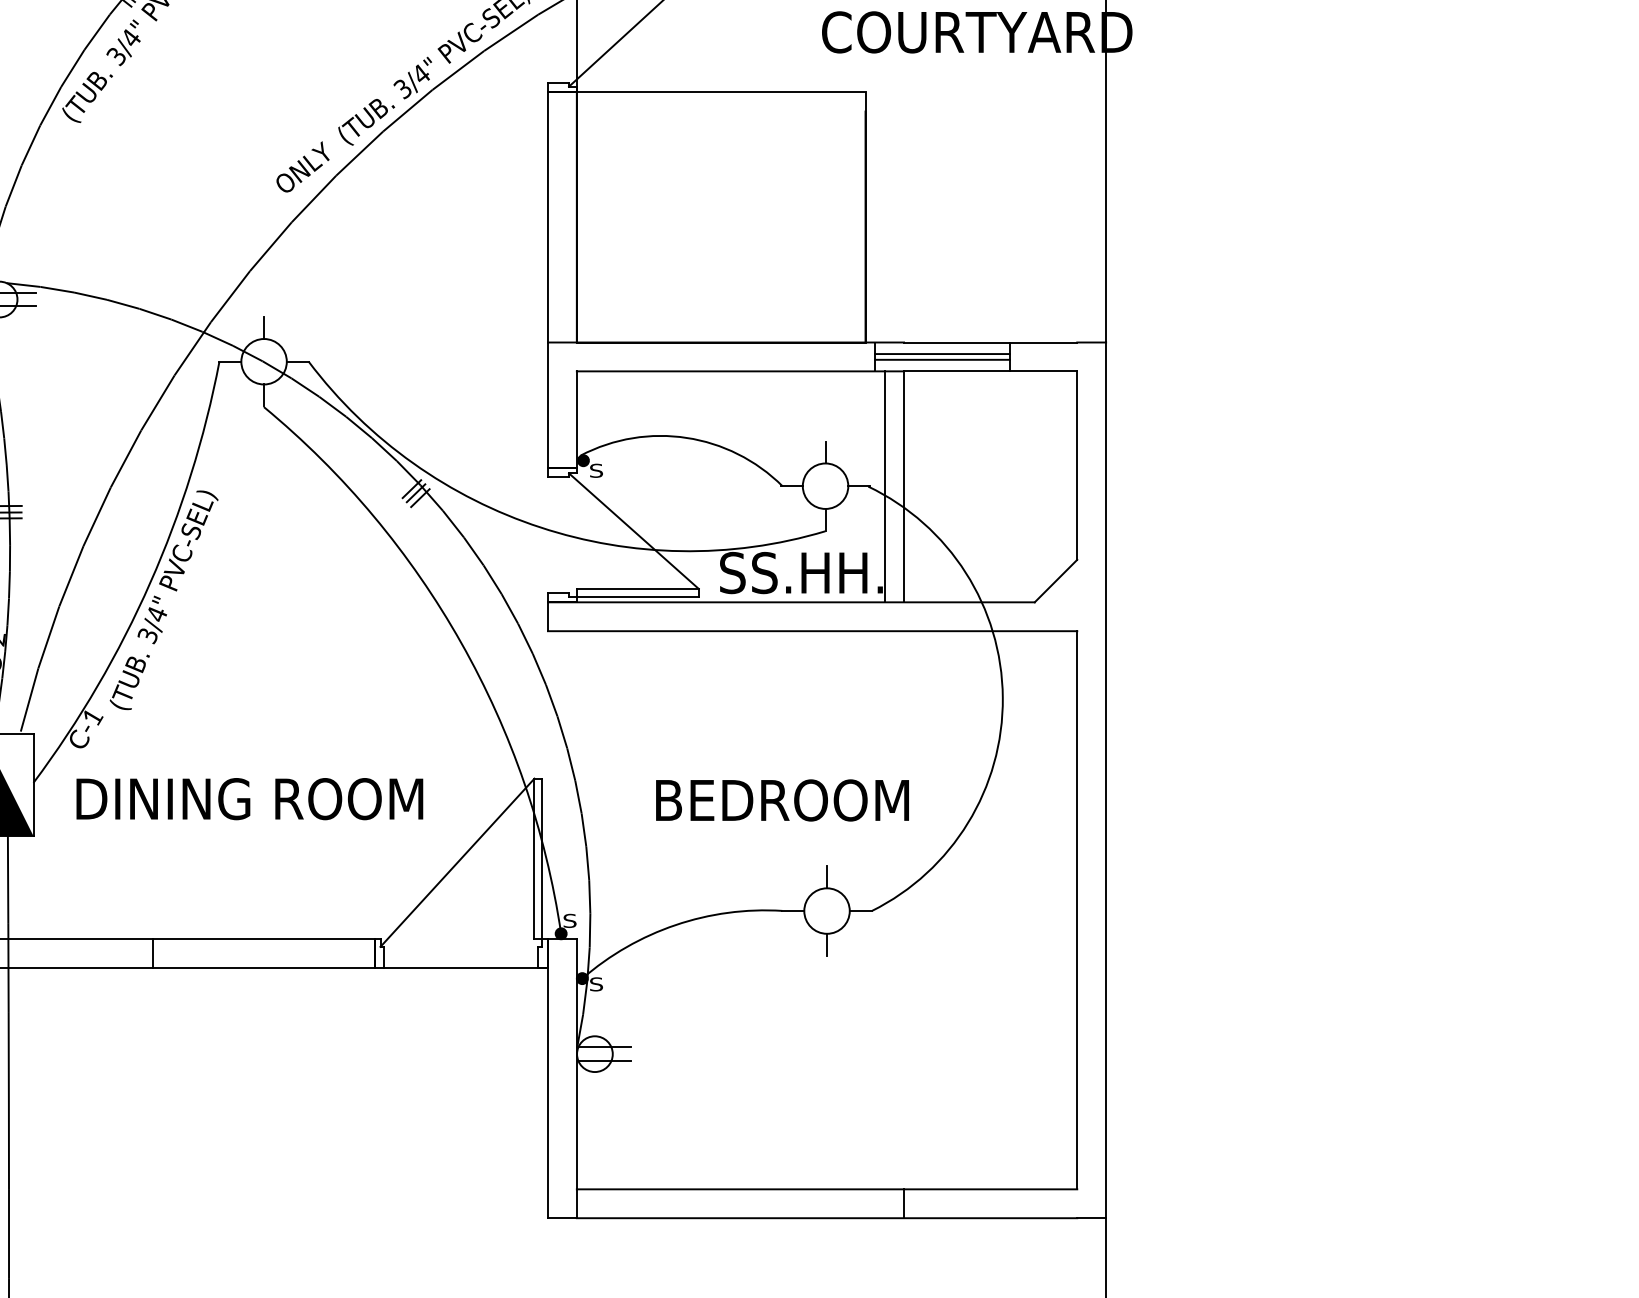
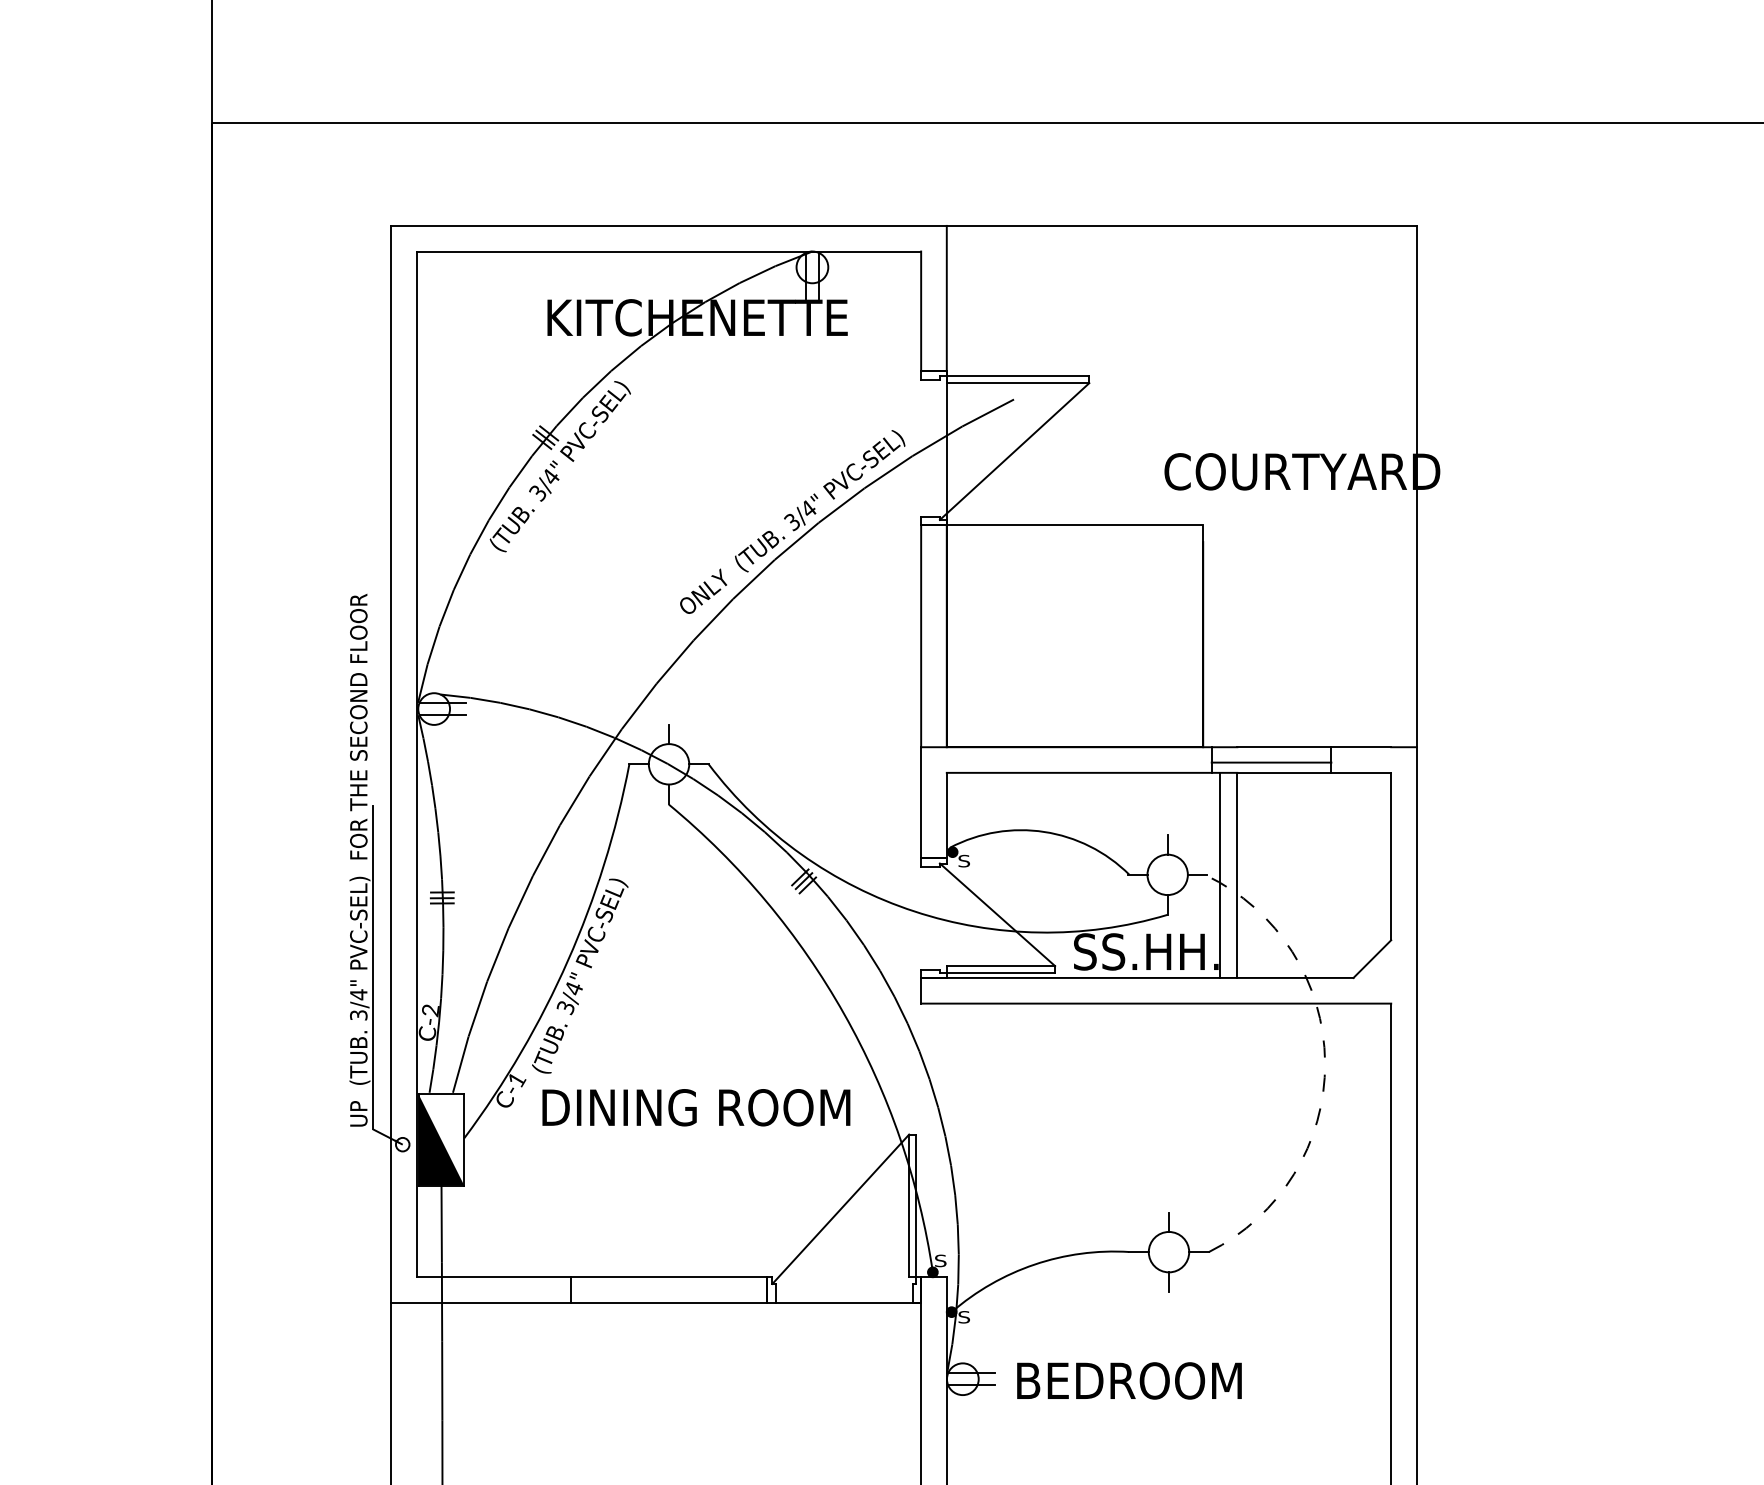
line: (942, 354) -> (1271, 757), removed
arc: (1003, 697) -> (1325, 1062), solid -> dashed
text: (249, 798) -> (696, 1107), moved
text: (782, 799) -> (1129, 1380), moved

